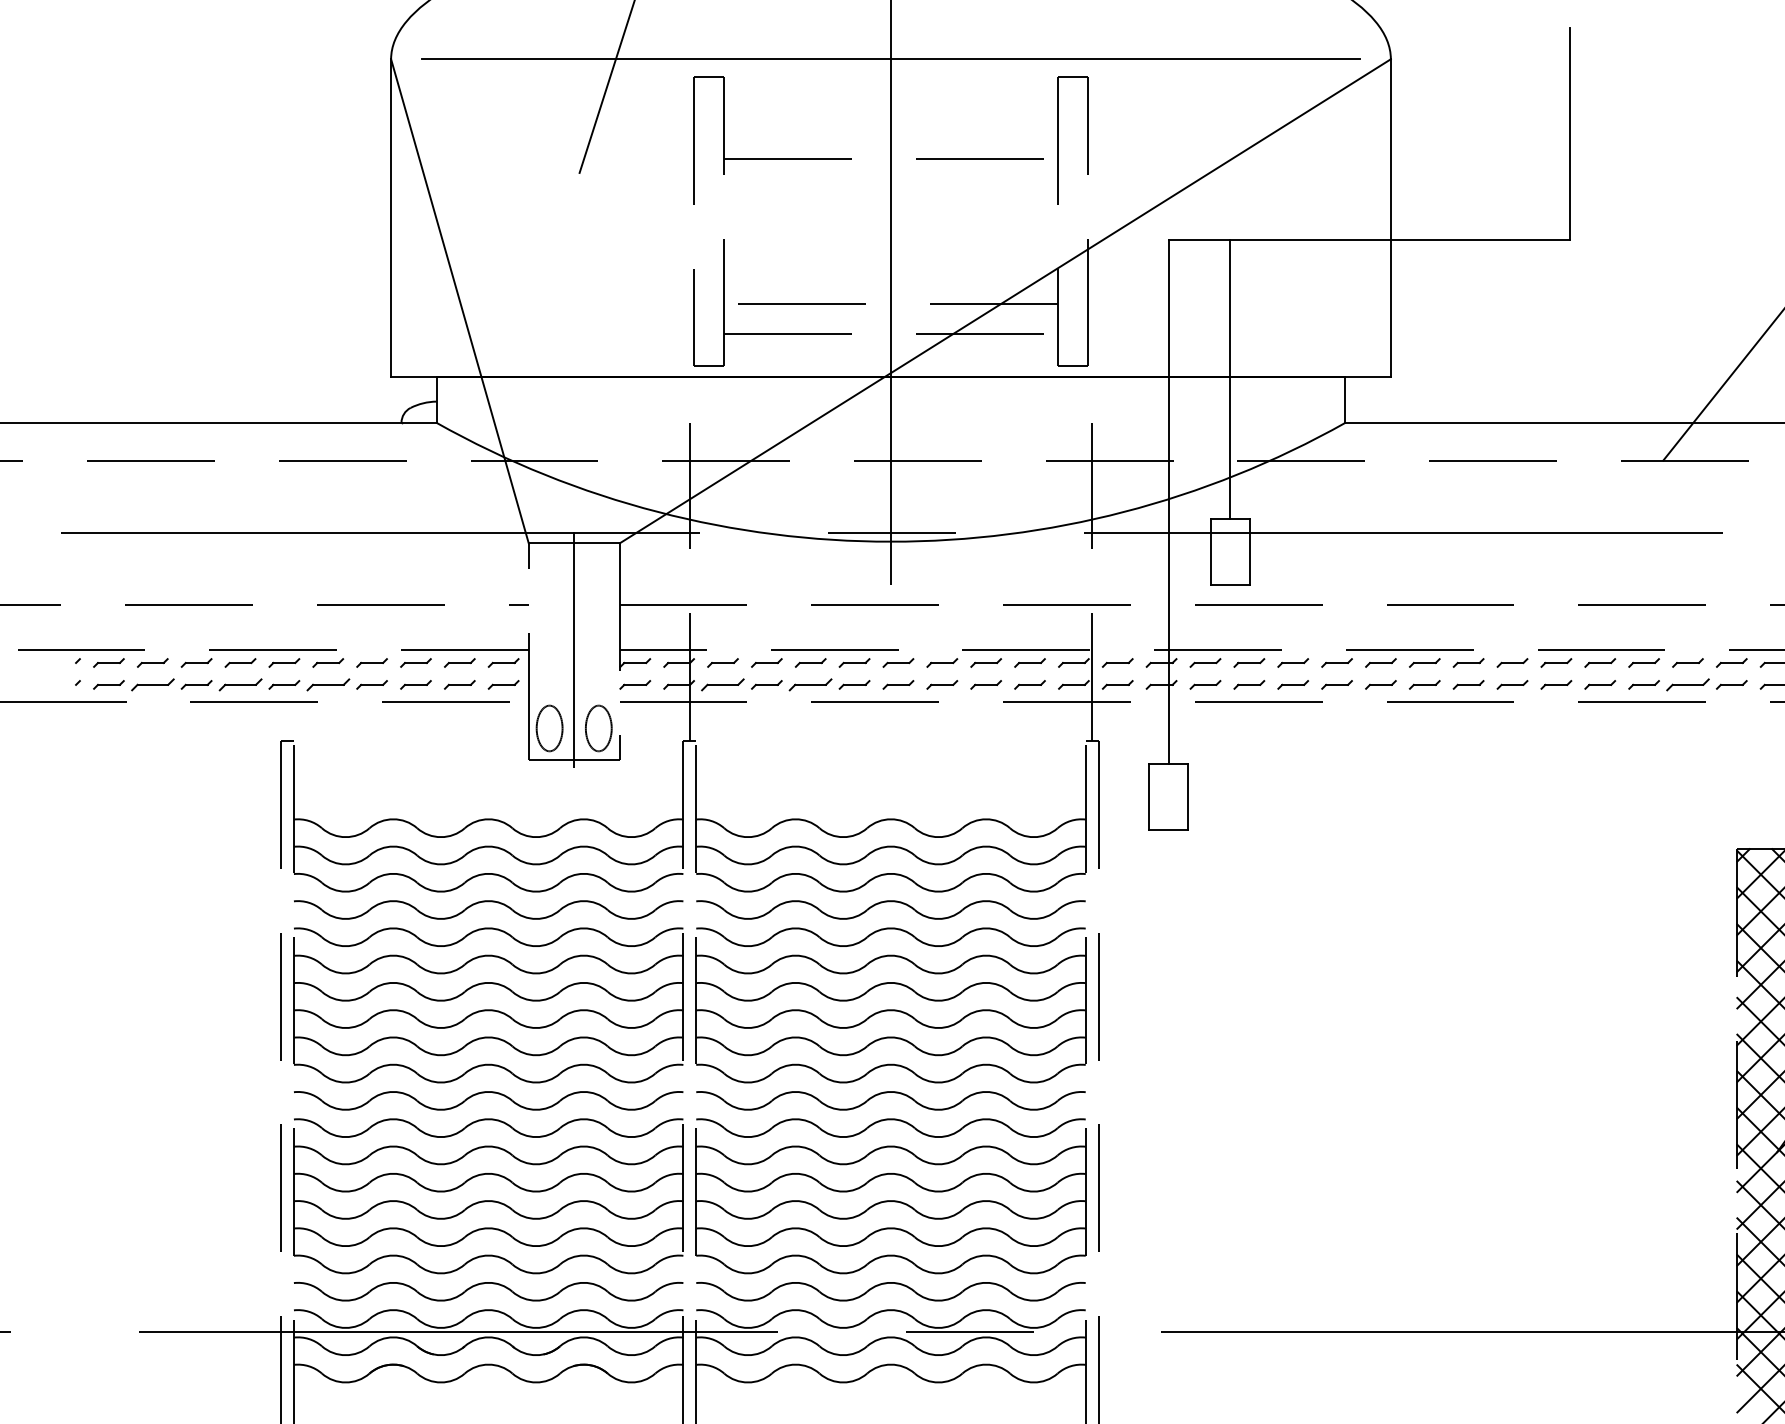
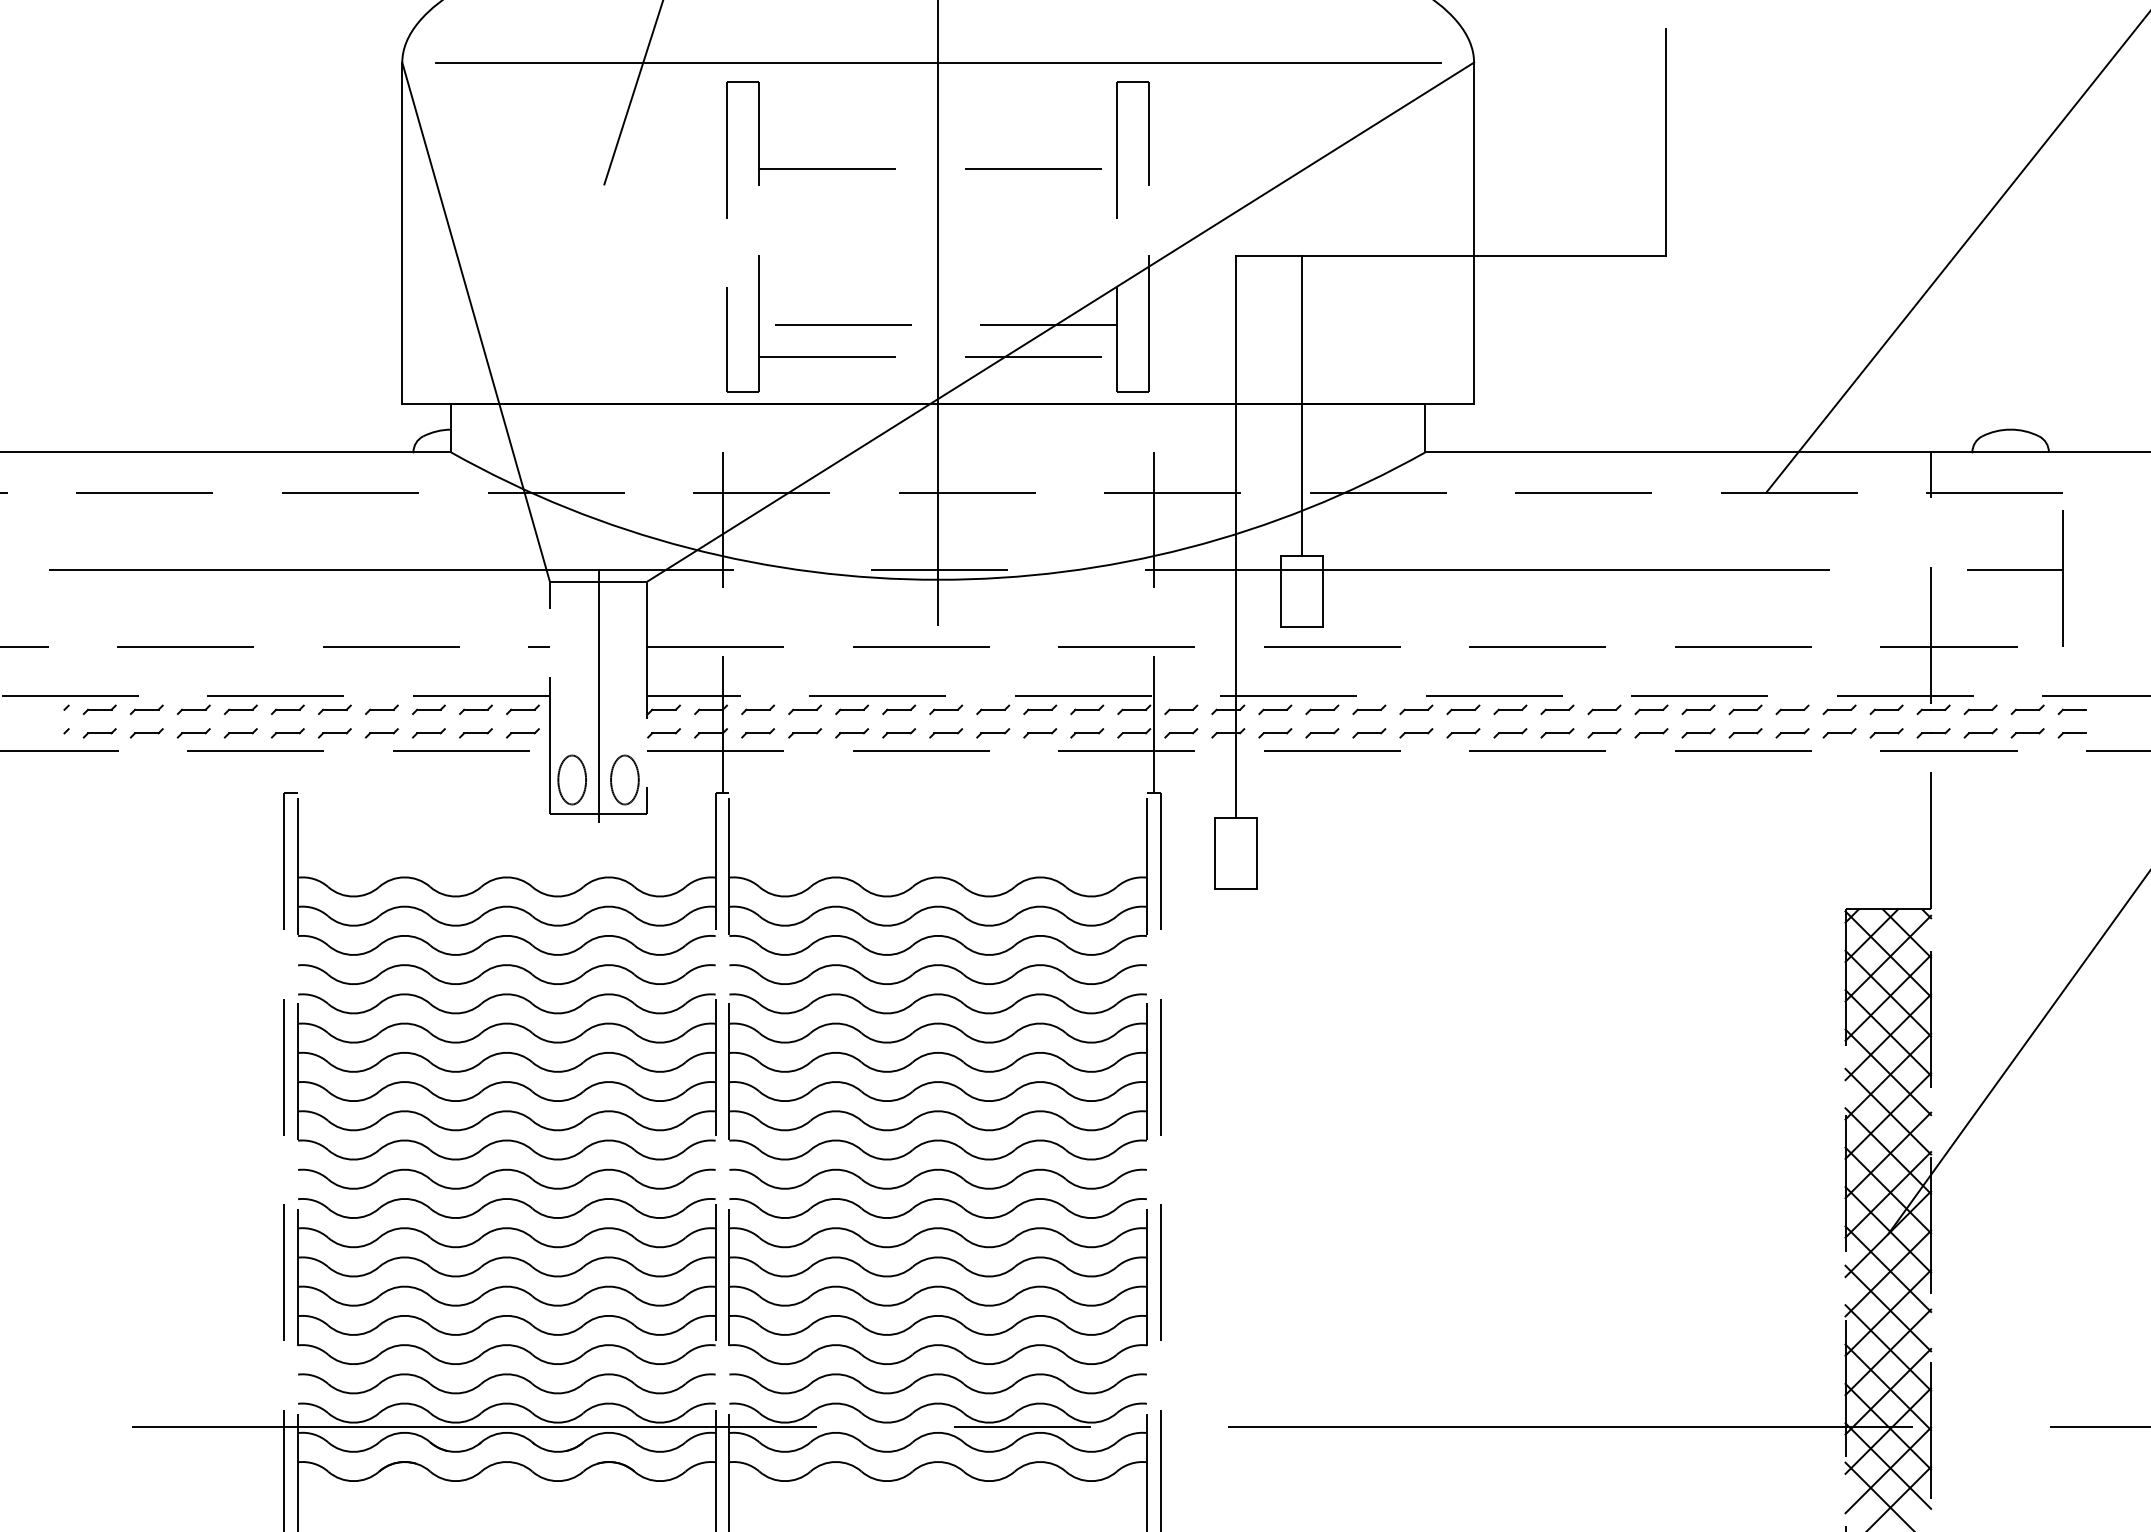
part: (152, 685) -> (146, 733), size x0.71
part: (240, 685) -> (240, 733), size x0.71
part: (327, 685) -> (334, 733), size x0.71
part: (723, 685) -> (758, 733), size x0.71
part: (811, 685) -> (852, 733), size x0.71
part: (1687, 685) -> (1792, 733), size x0.71

